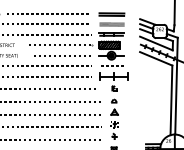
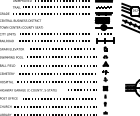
line: (58, 44) -> (69, 20), removed
line: (61, 55) -> (71, 27), removed

